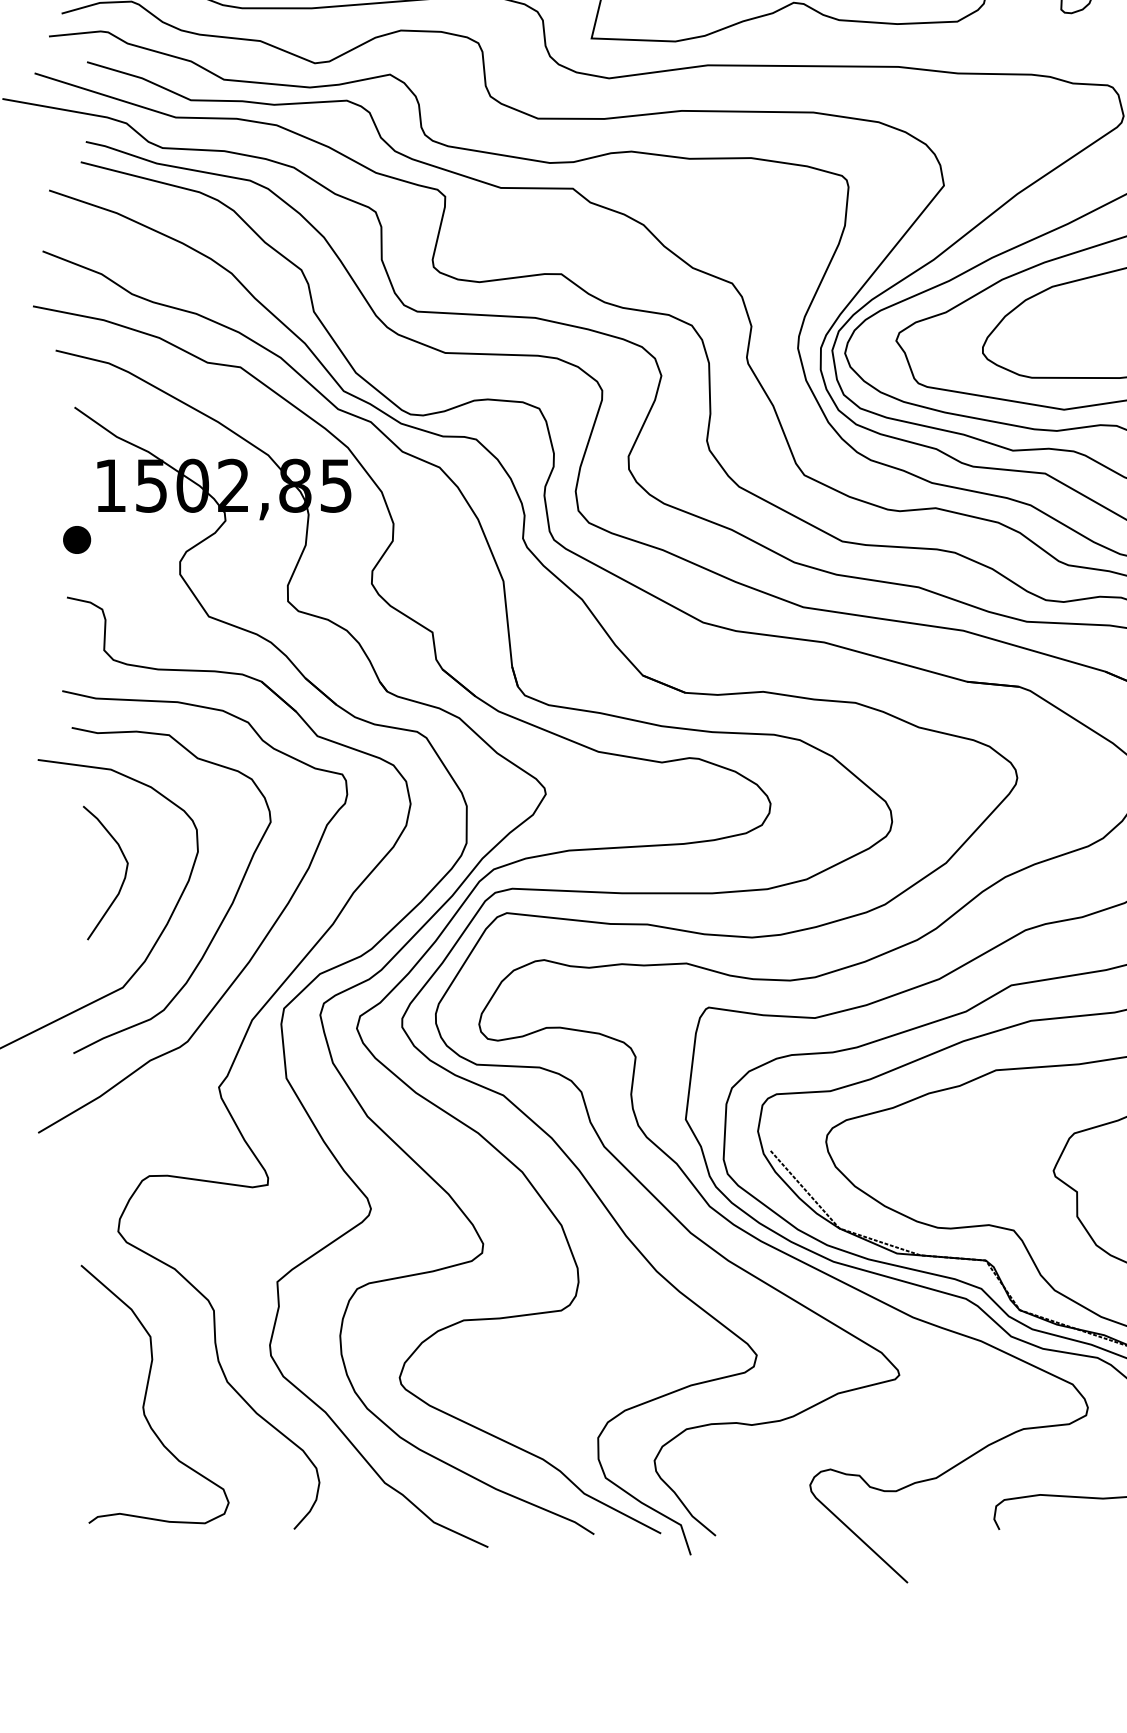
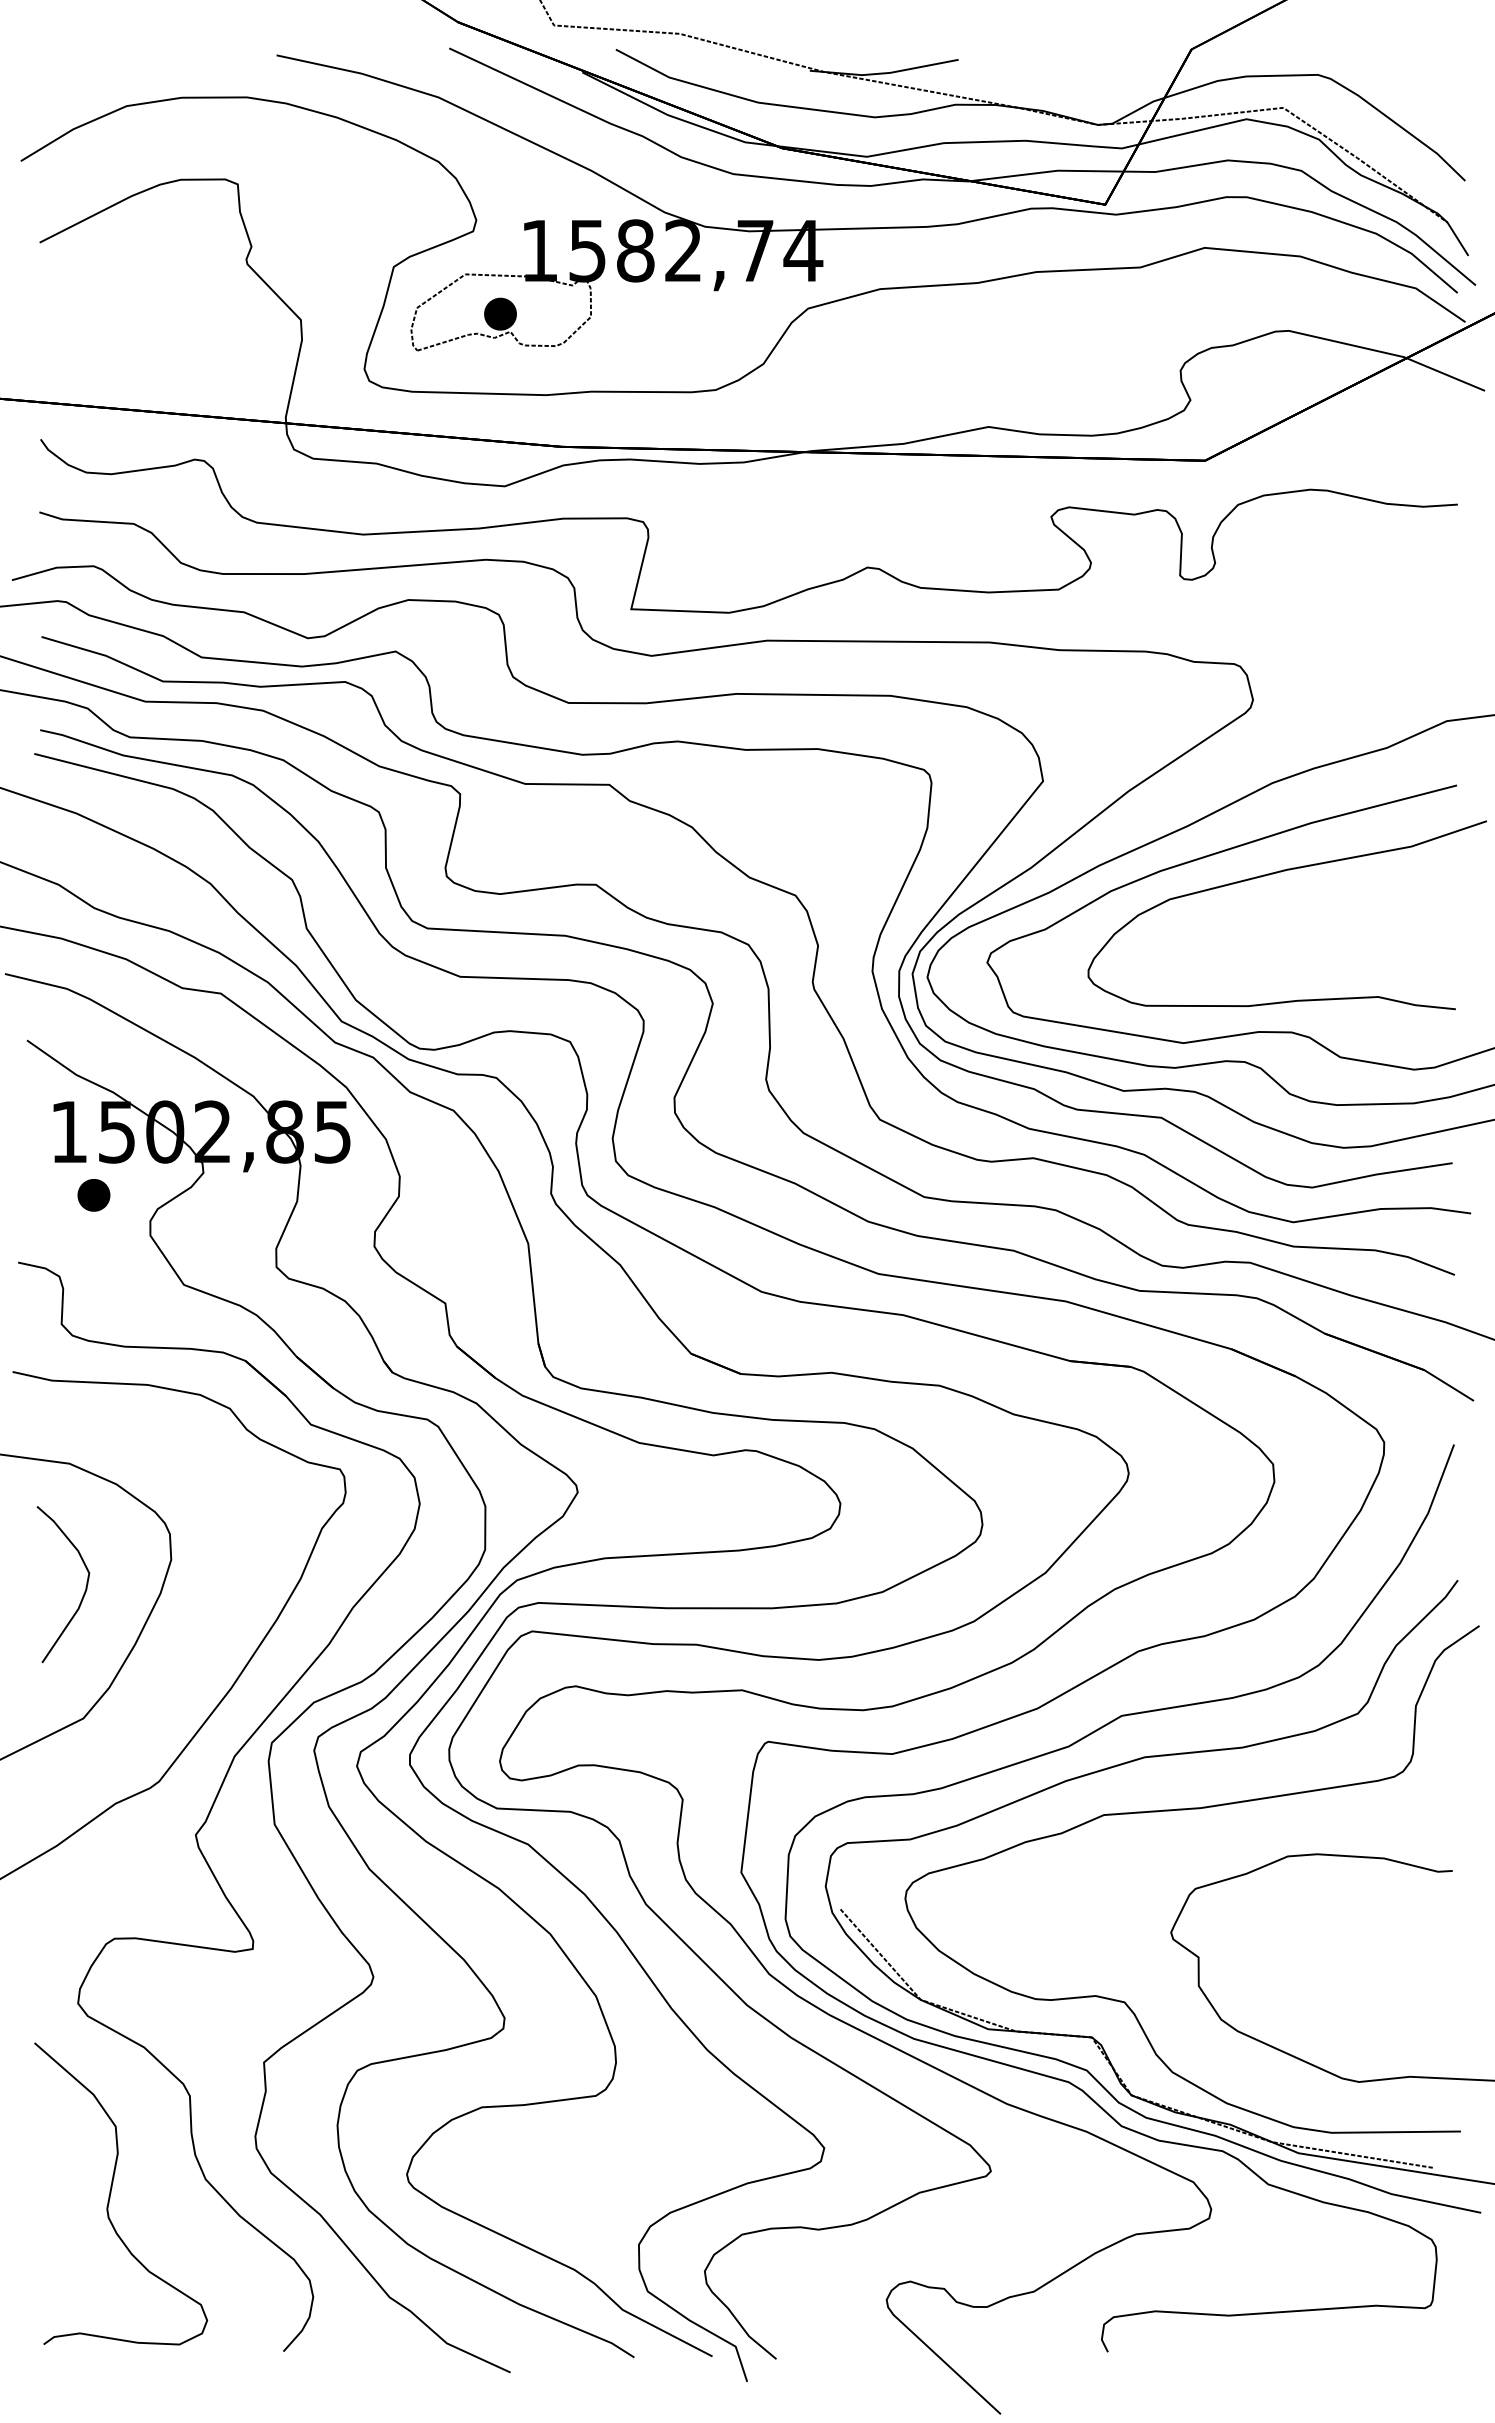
part: (76, 540) -> (93, 1195), moved
part: (223, 918) -> (200, 1637), removed

